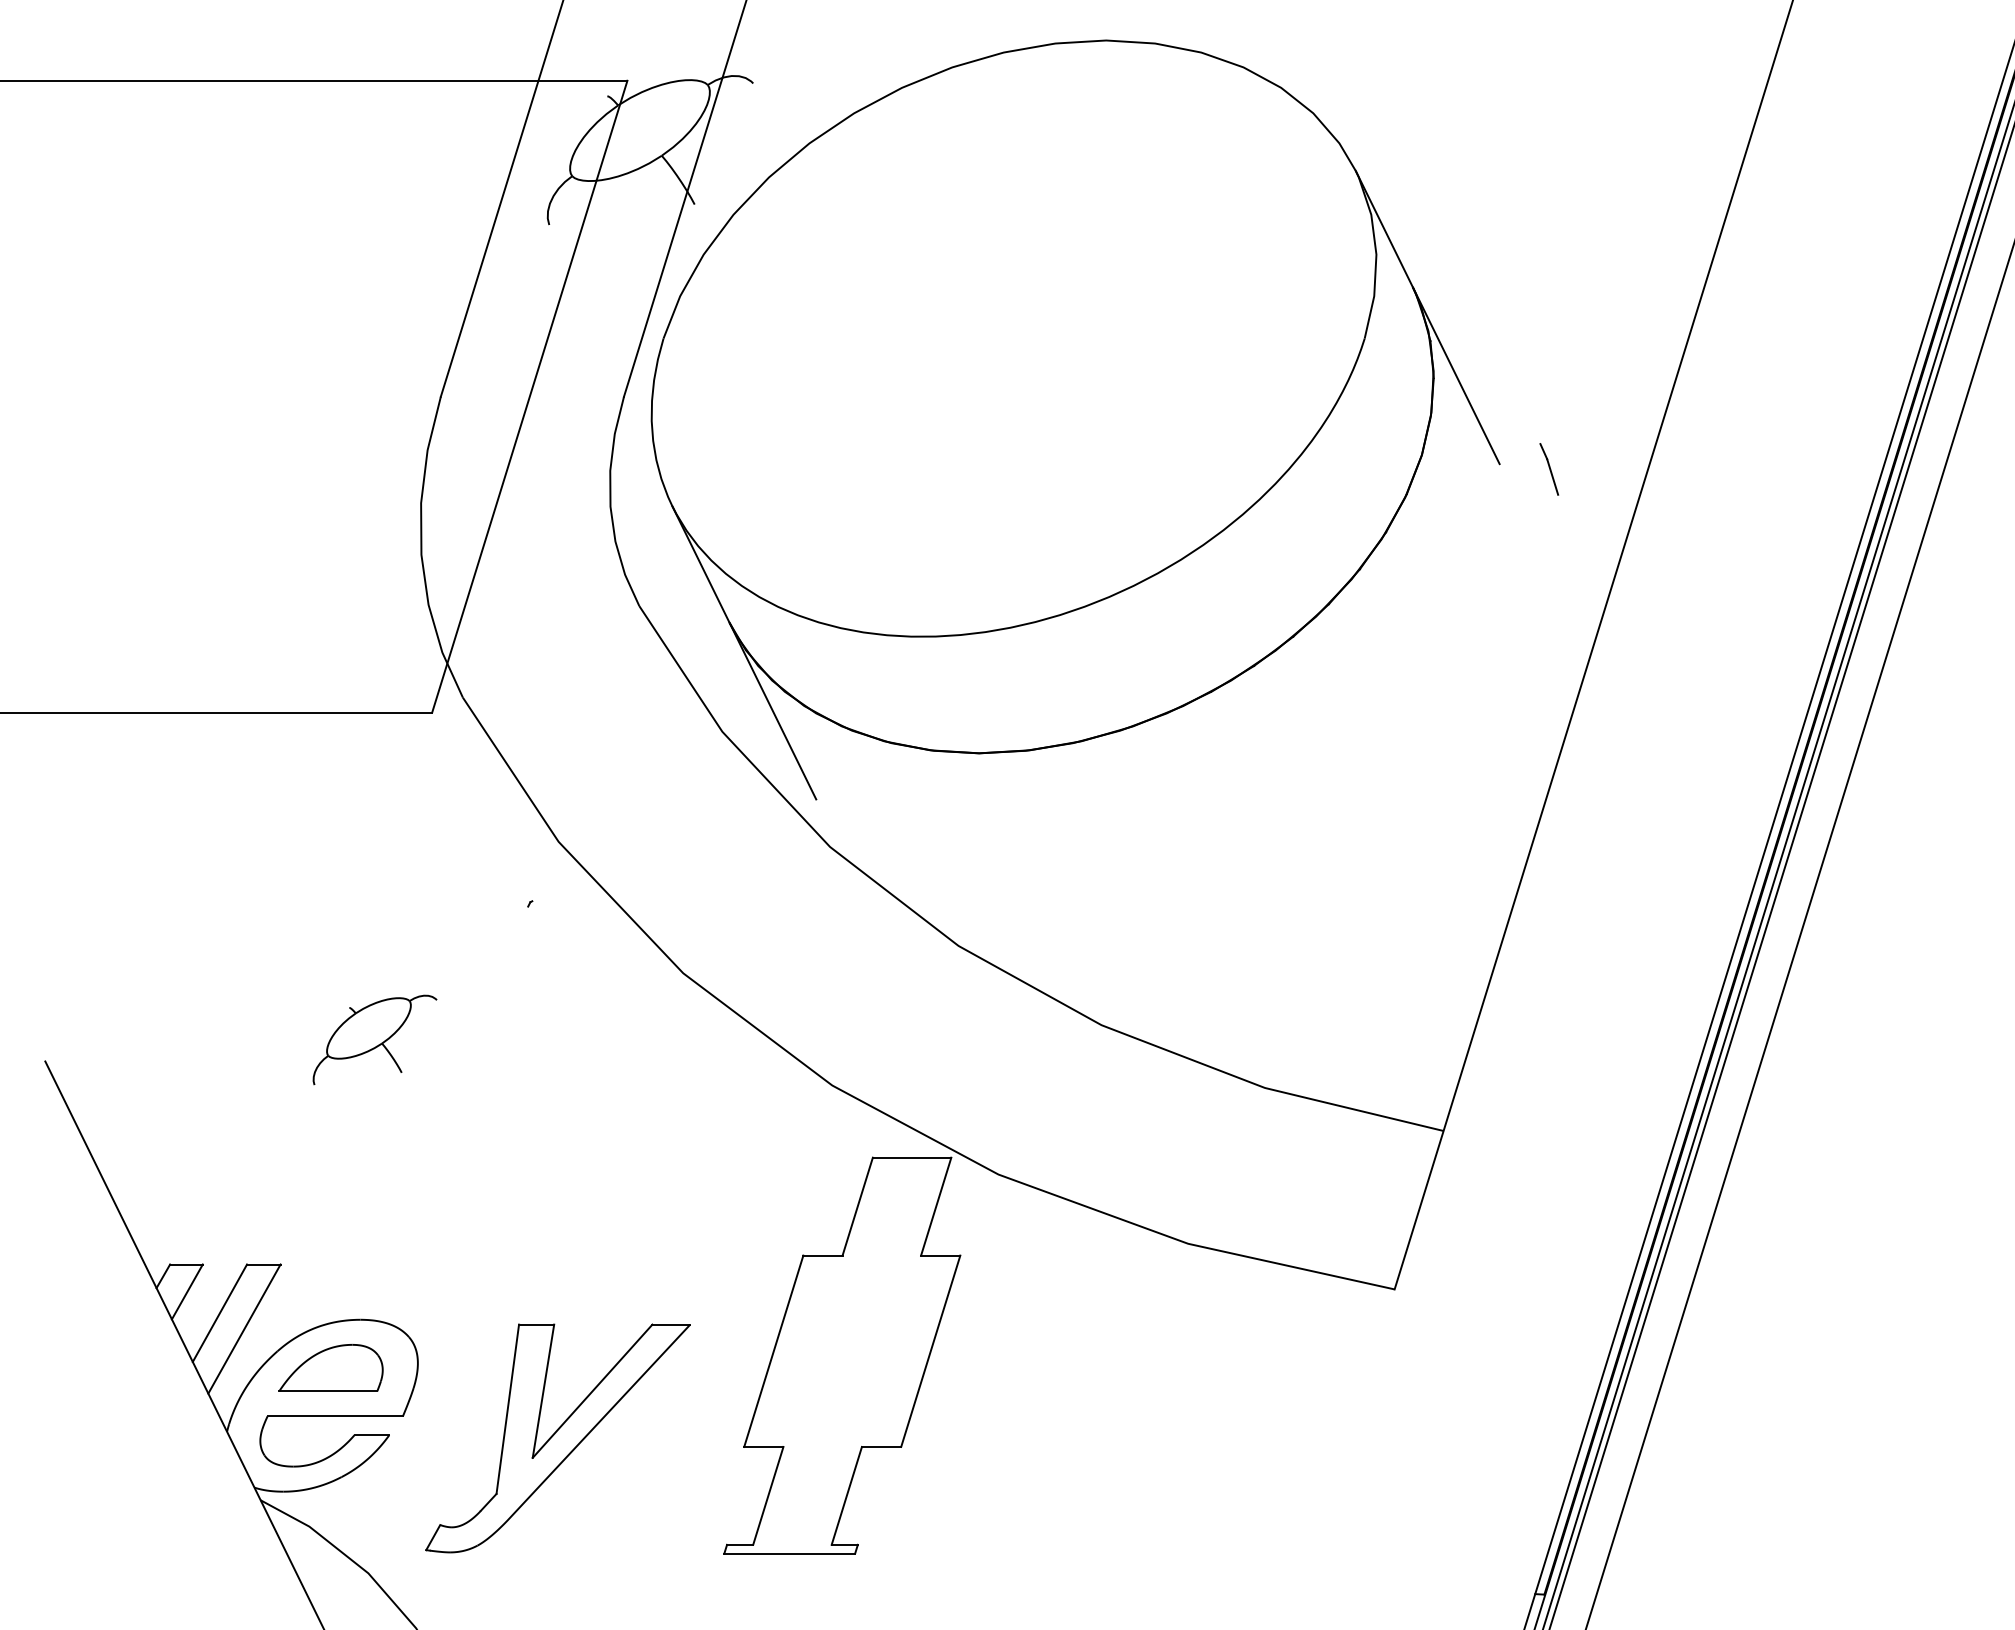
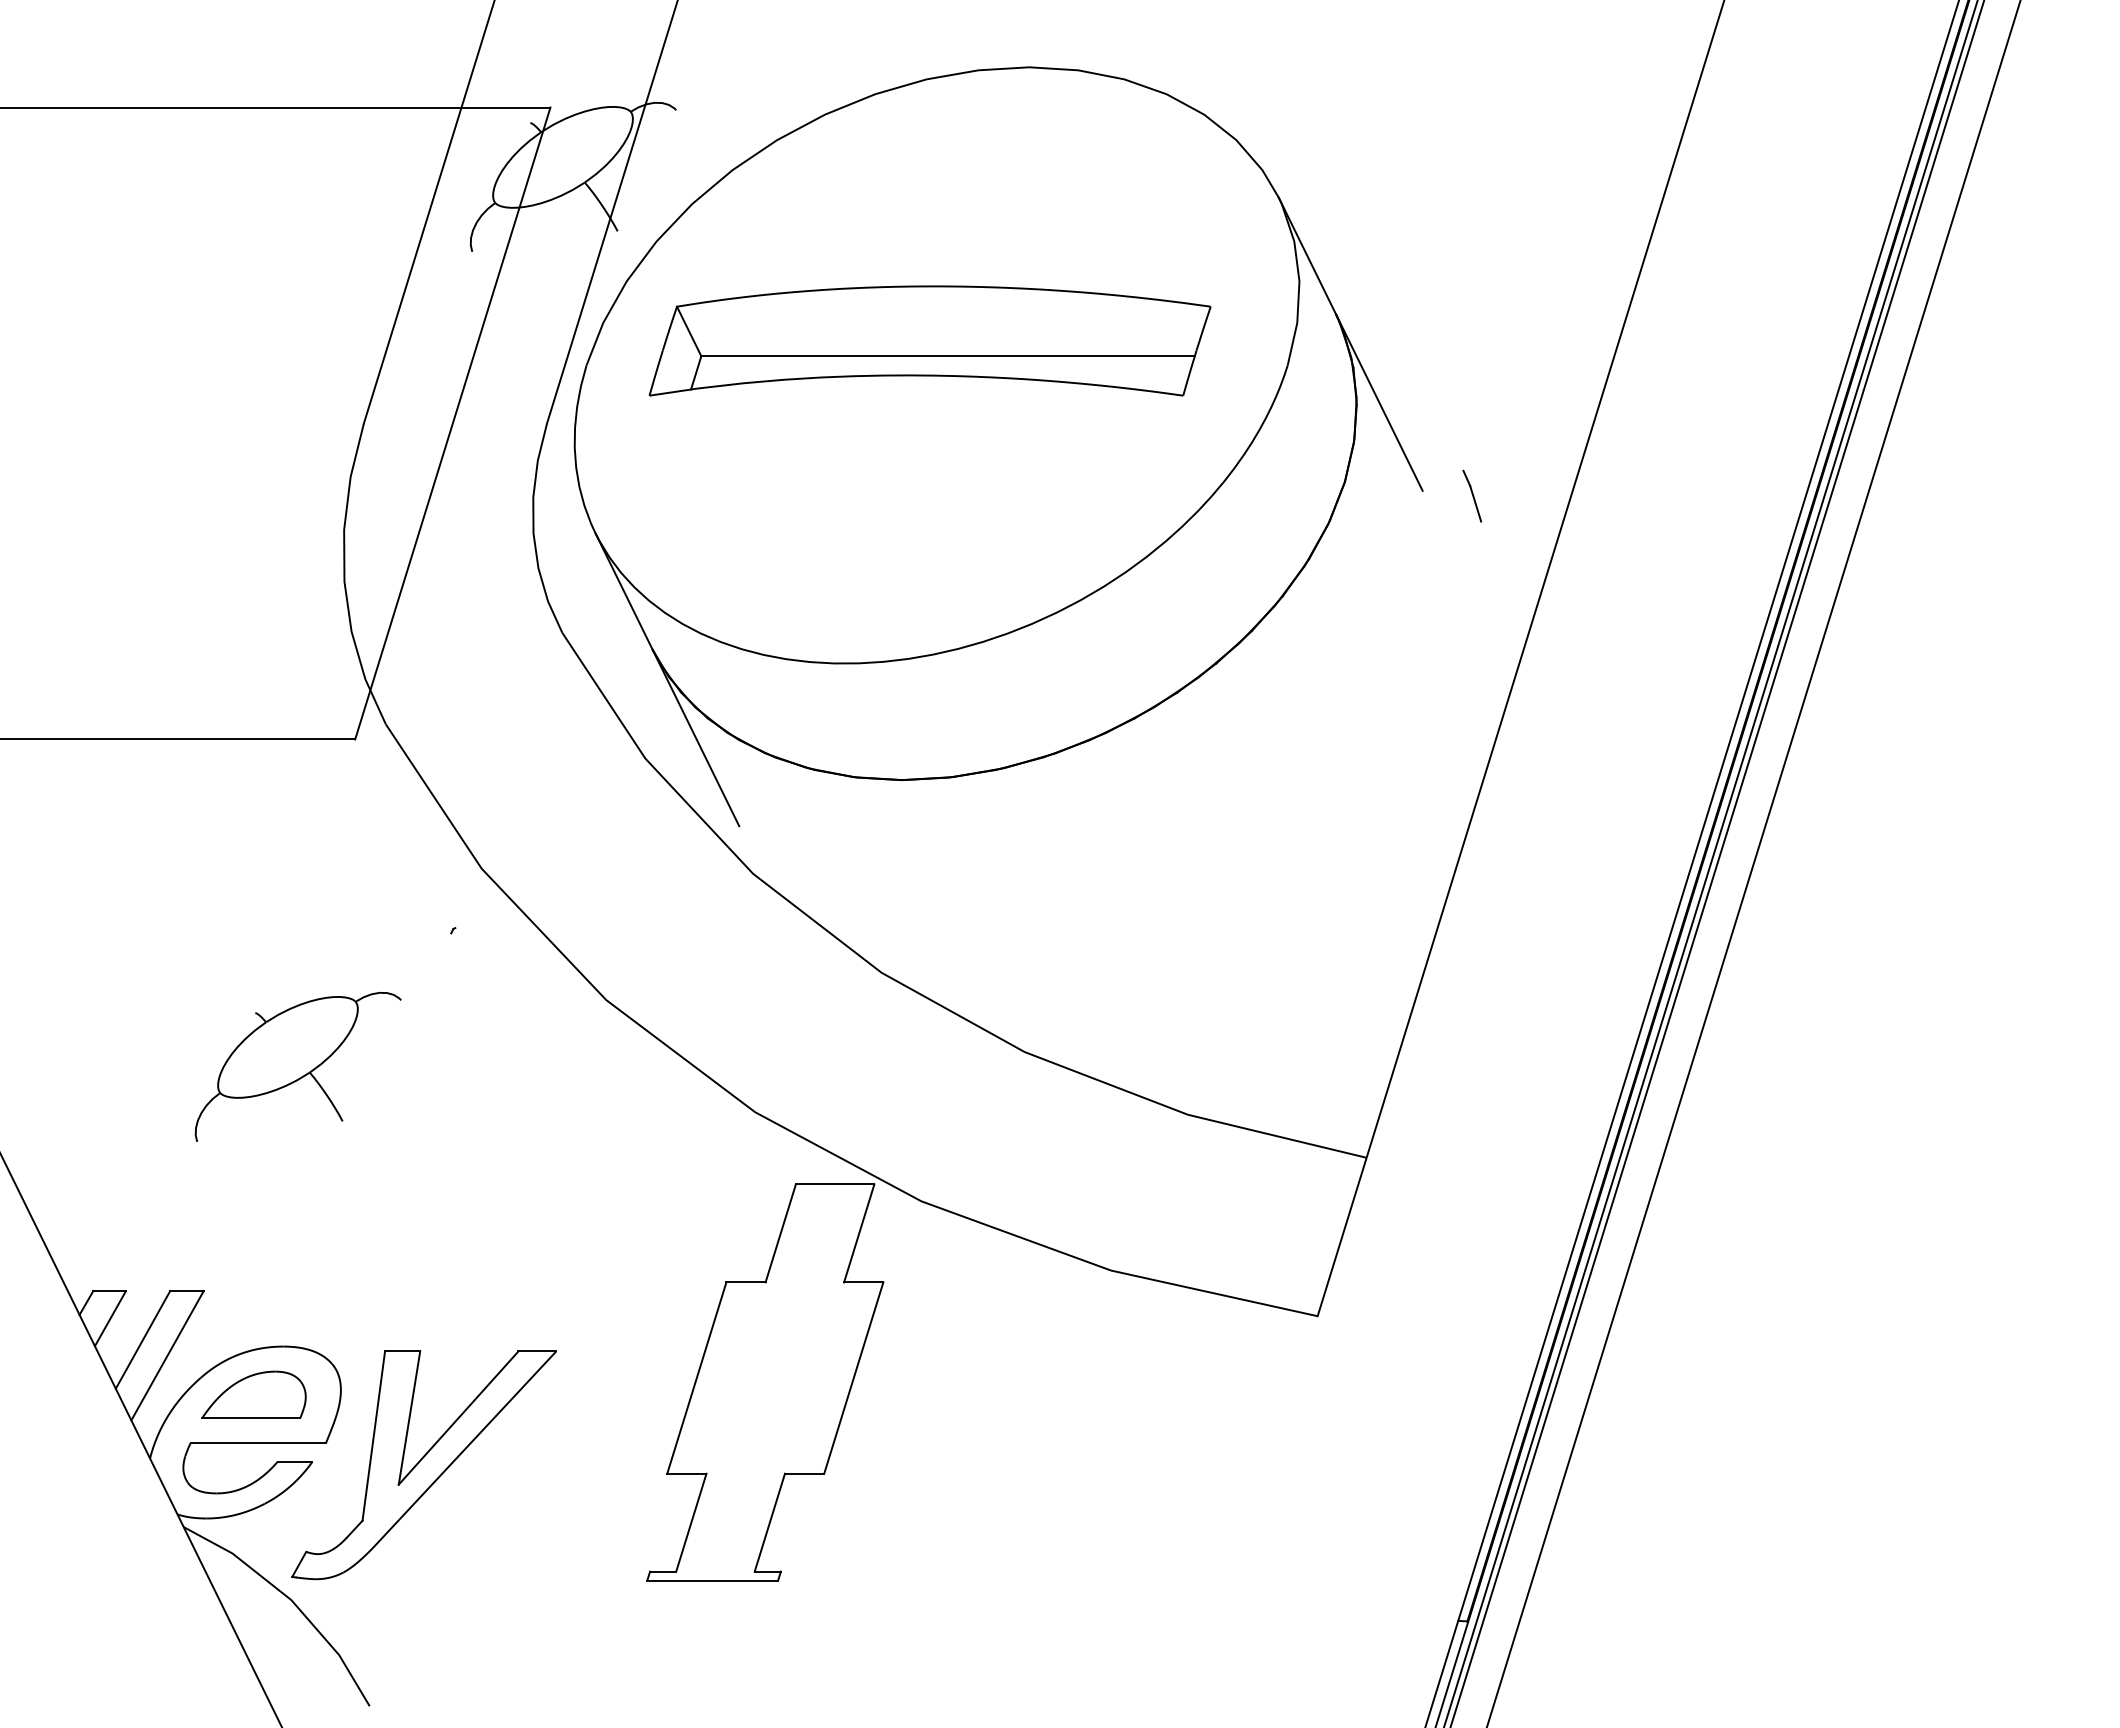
part: (1006, 313) -> (929, 340), added
part: (374, 1039) -> (297, 1066), size x1.67
part: (557, 1438) -> (423, 1465), moved

